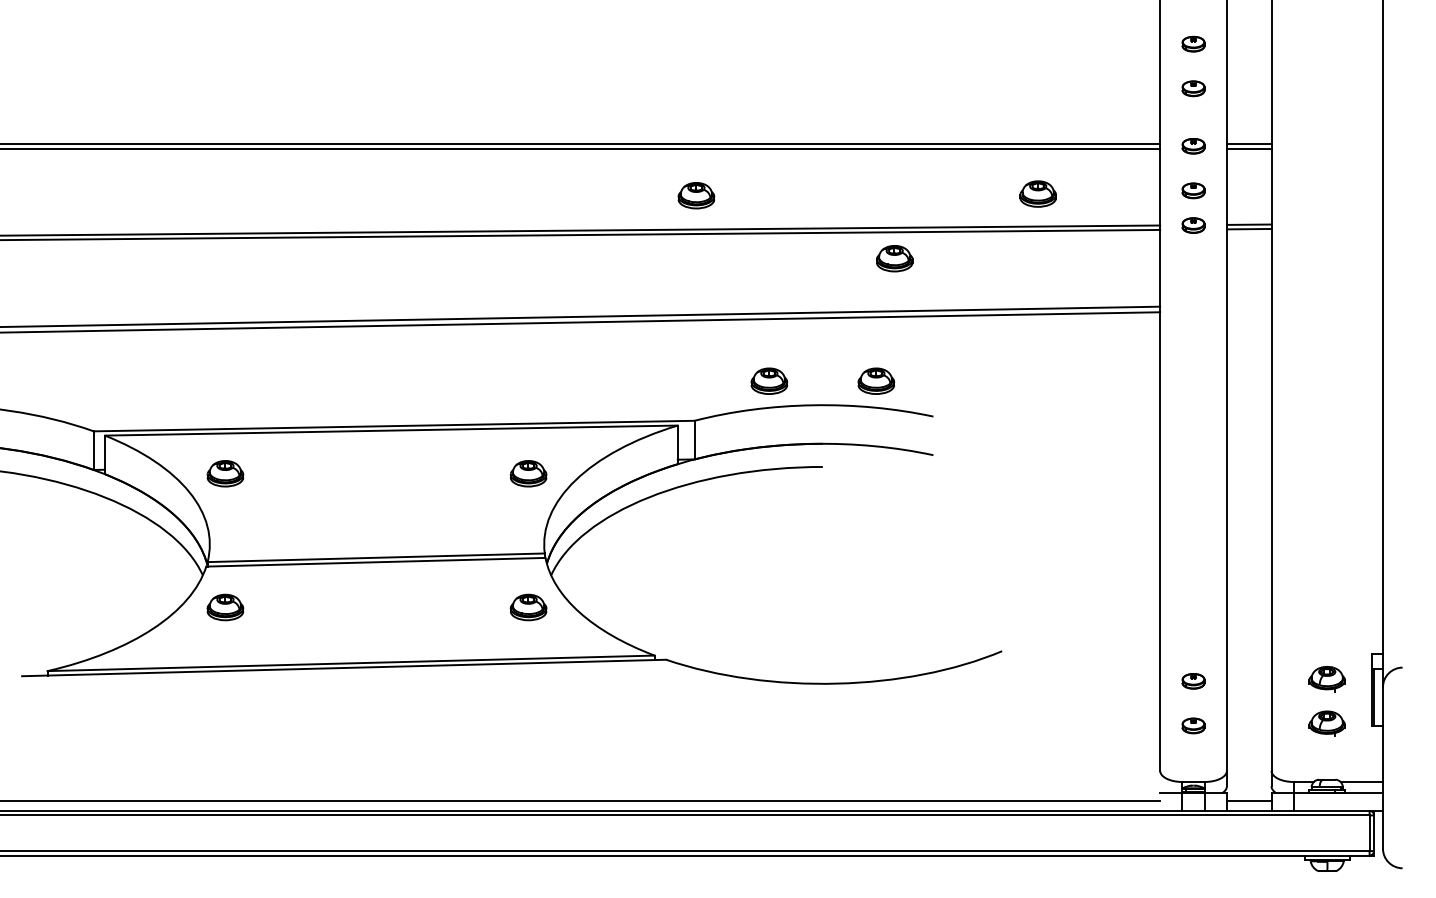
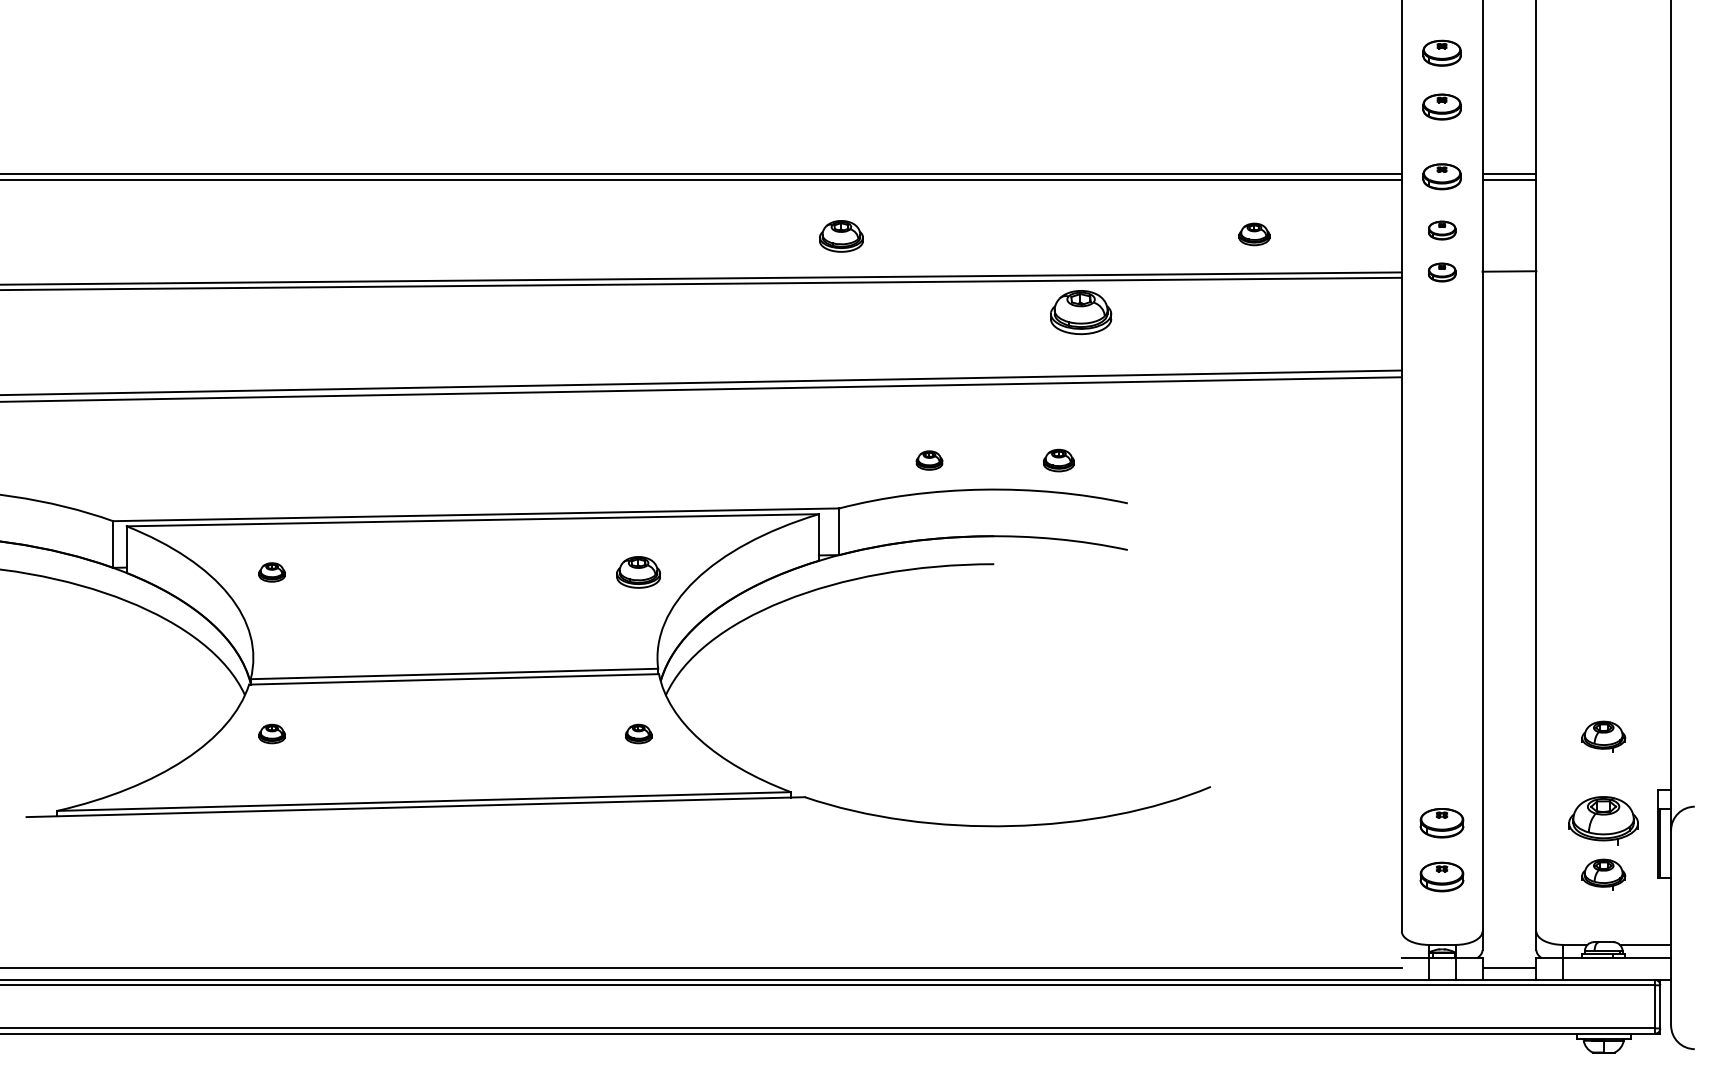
part: (1193, 44) -> (1442, 53), size x1.4
part: (1193, 89) -> (1442, 107), size x1.4
part: (1193, 146) -> (1442, 176), size x1.4
part: (1038, 194) -> (1254, 234), size x0.7
line: (1249, 228) -> (1509, 276), removed
part: (894, 258) -> (1080, 312), size x1.4
part: (769, 381) -> (929, 460), size x0.6
part: (876, 381) -> (1058, 460), size x0.7
part: (224, 473) -> (271, 572), size x0.6
part: (224, 607) -> (271, 733), size x0.6
part: (528, 607) -> (638, 733), size x0.6
part: (1327, 609) -> (1603, 736), added
part: (1327, 679) -> (1603, 820), size x1.6
part: (1193, 681) -> (1442, 823), size x1.6
part: (1193, 726) -> (1442, 877), size x1.6

